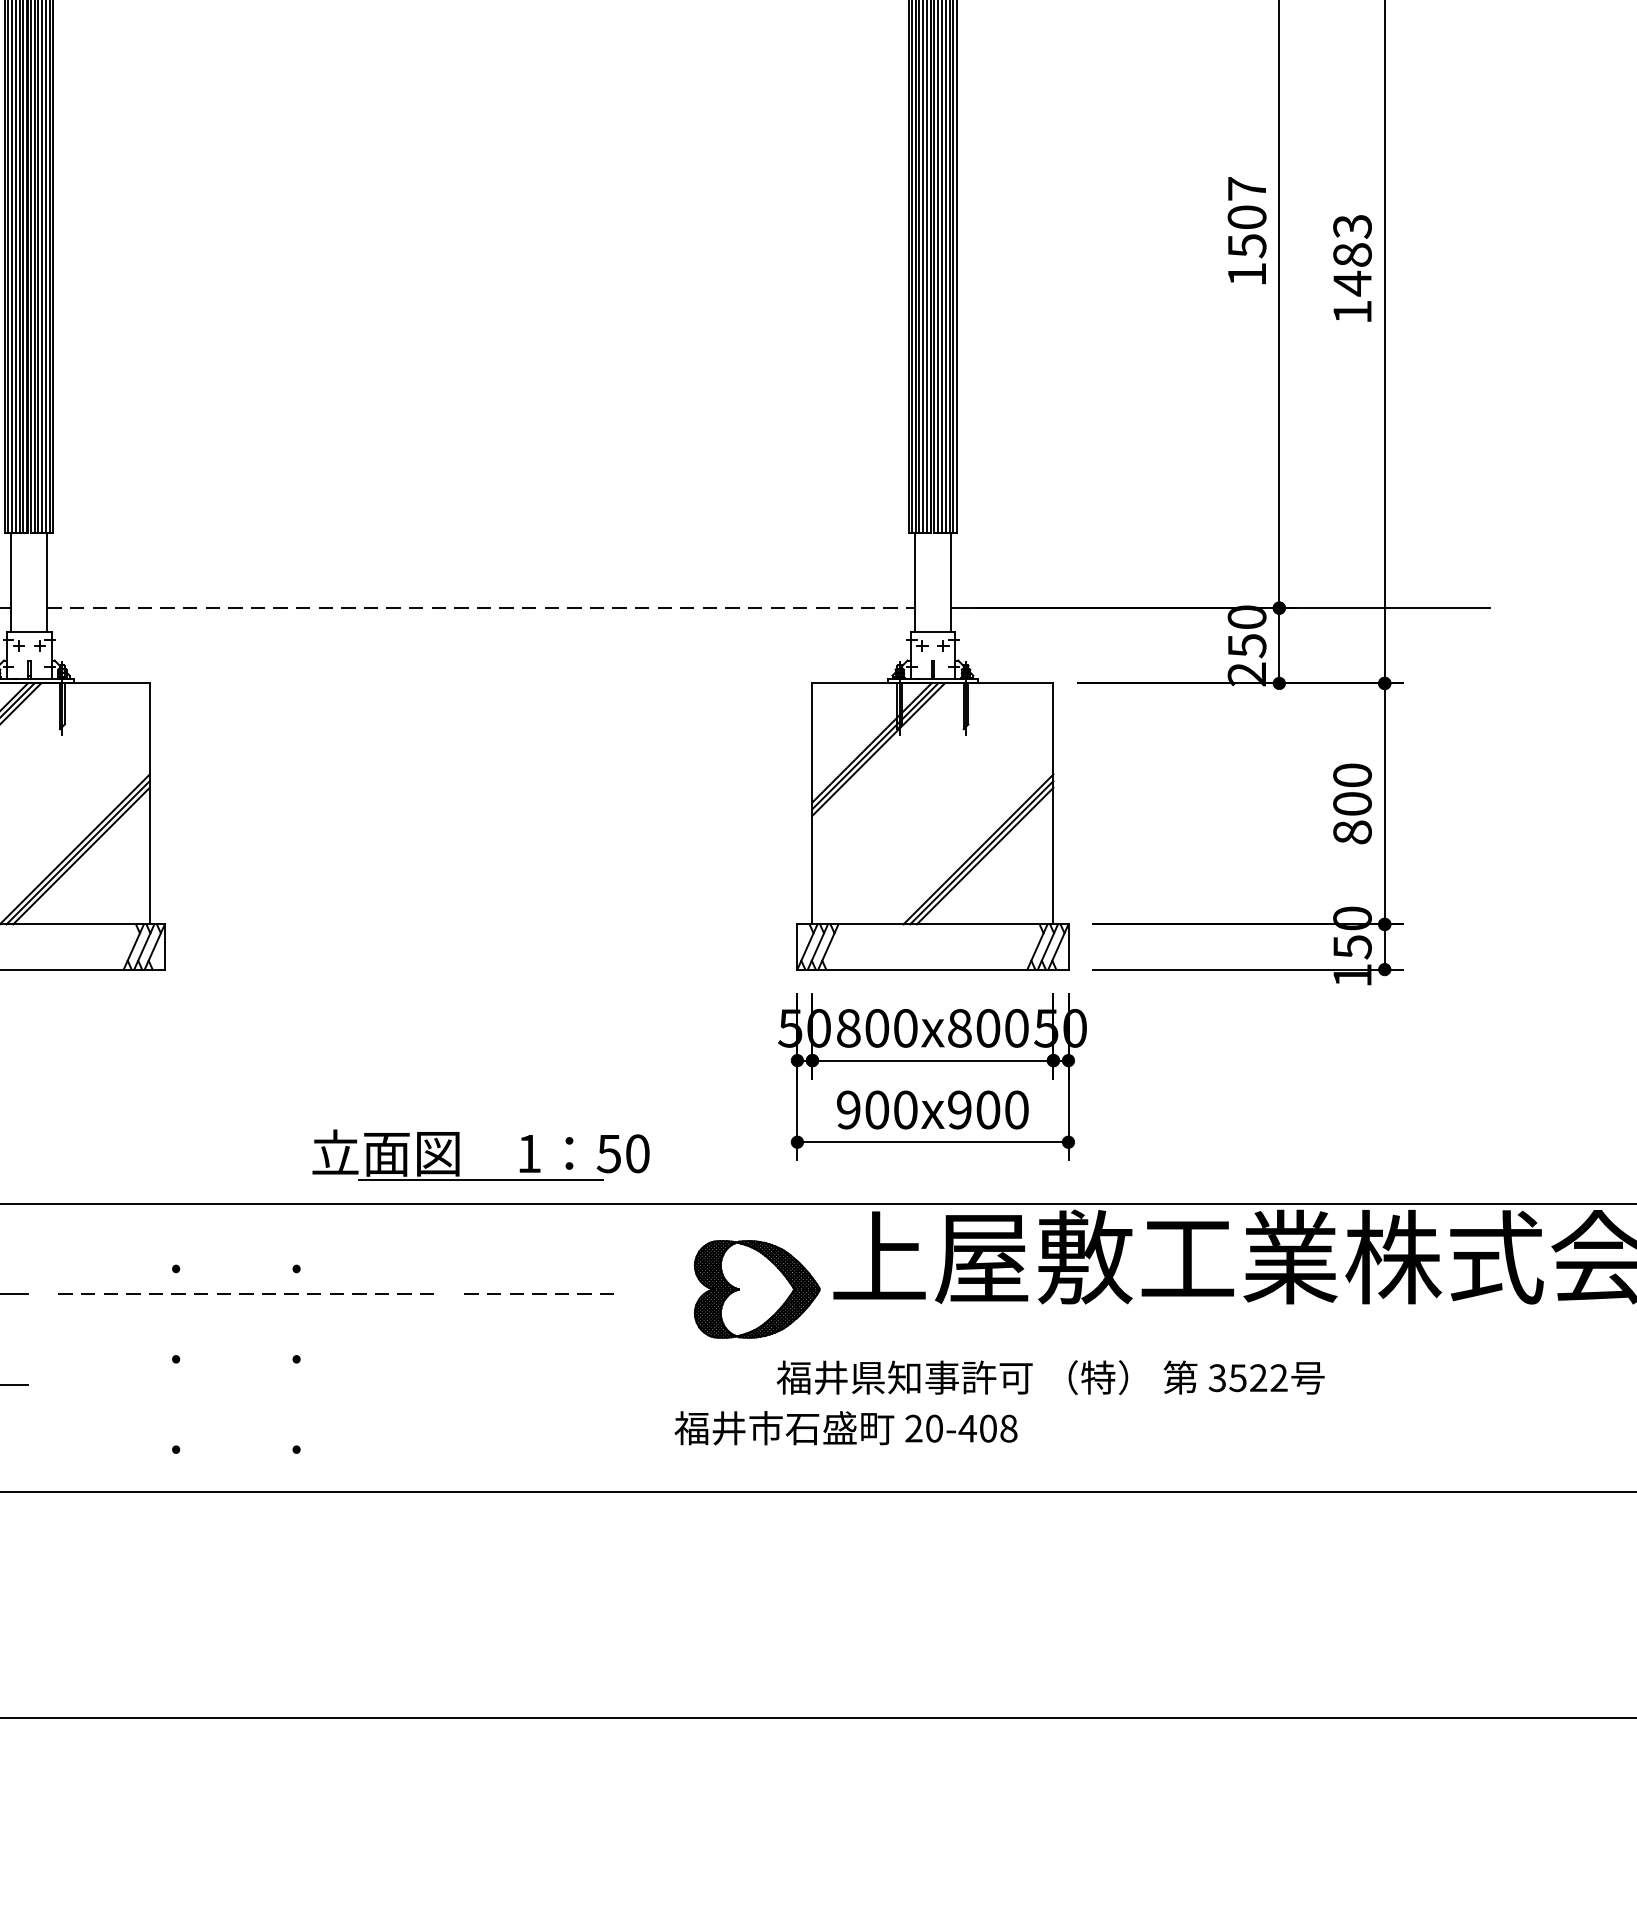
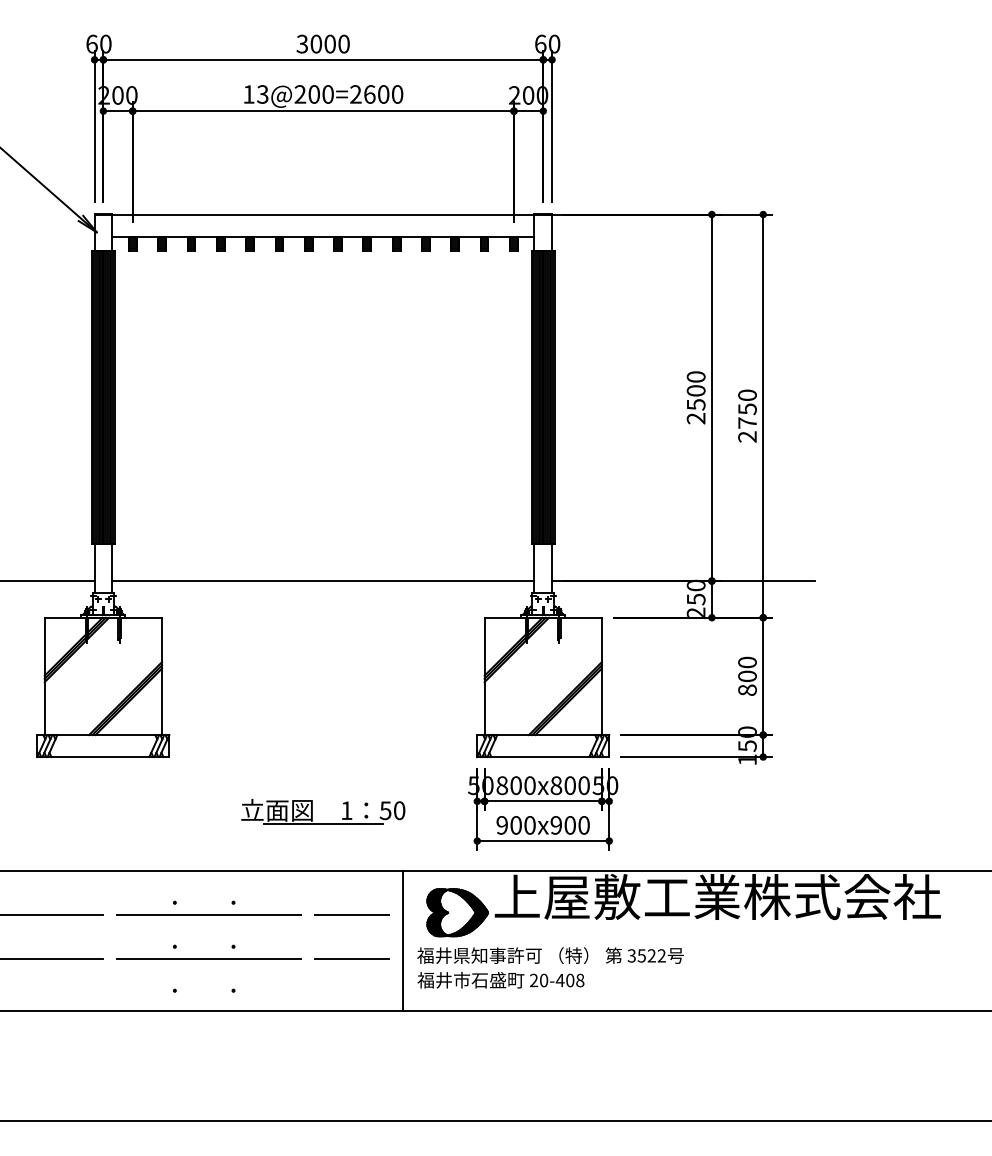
text: (1245, 230) -> (695, 397), 1507 -> 2500
text: (1352, 267) -> (747, 415), 1483 -> 2750
line: (481, 608) -> (323, 581), dashed -> solid
part: (458, 1155) -> (312, 811), moved
line: (245, 1295) -> (208, 915), dashed -> solid
line: (538, 1295) -> (351, 915), dashed -> solid
line: (645, 1348) -> (403, 941), added
text: (1050, 1377) -> (550, 955), moved
line: (245, 1385) -> (208, 959), added
line: (538, 1385) -> (351, 959), added

